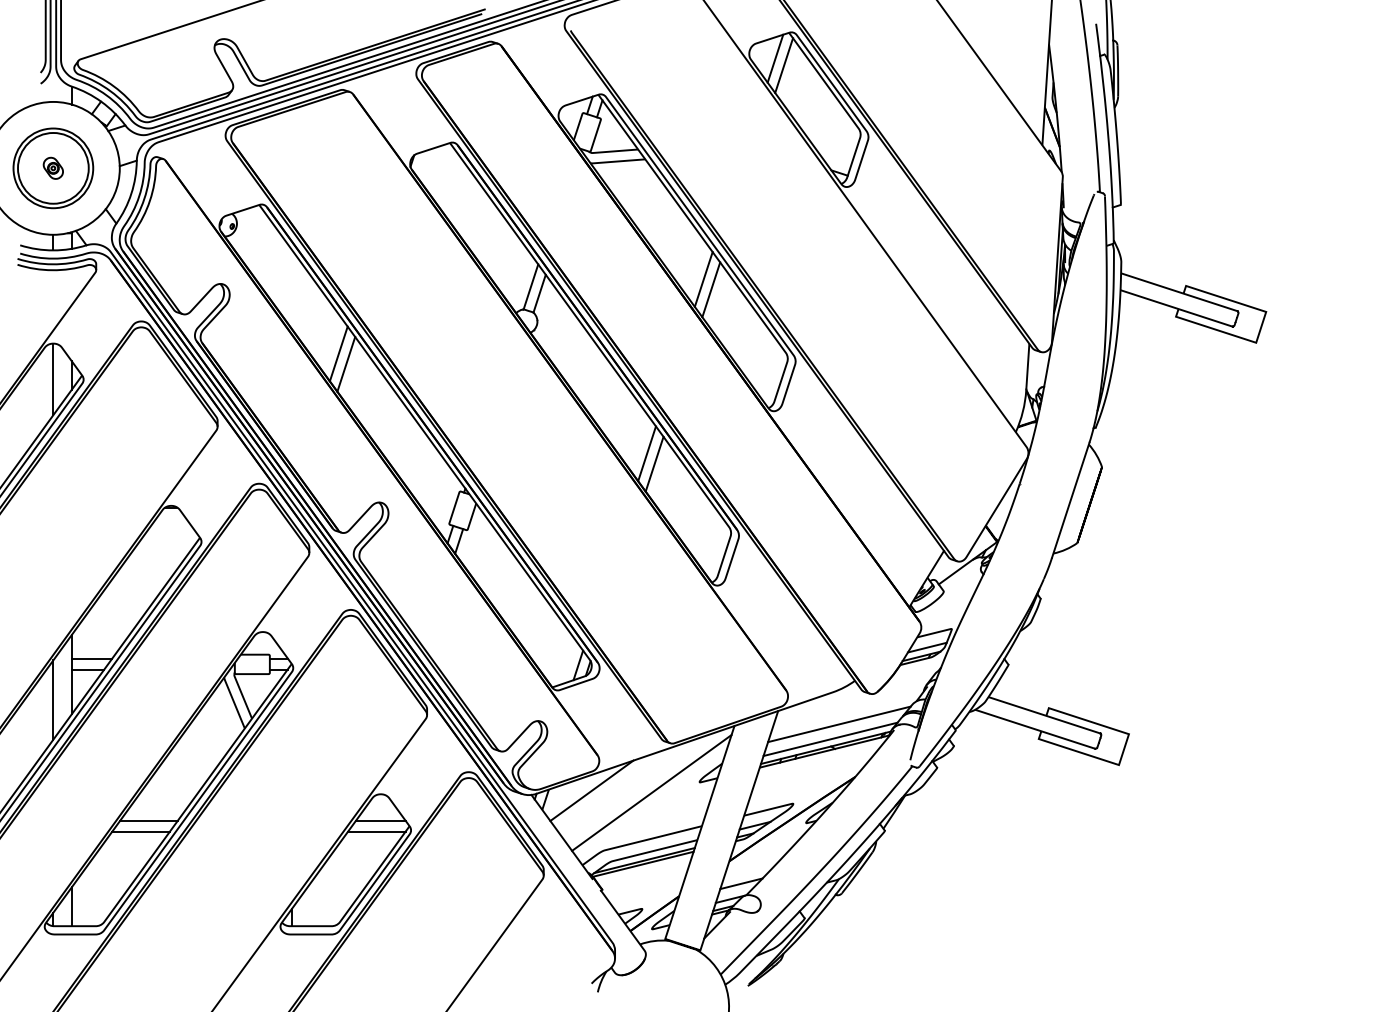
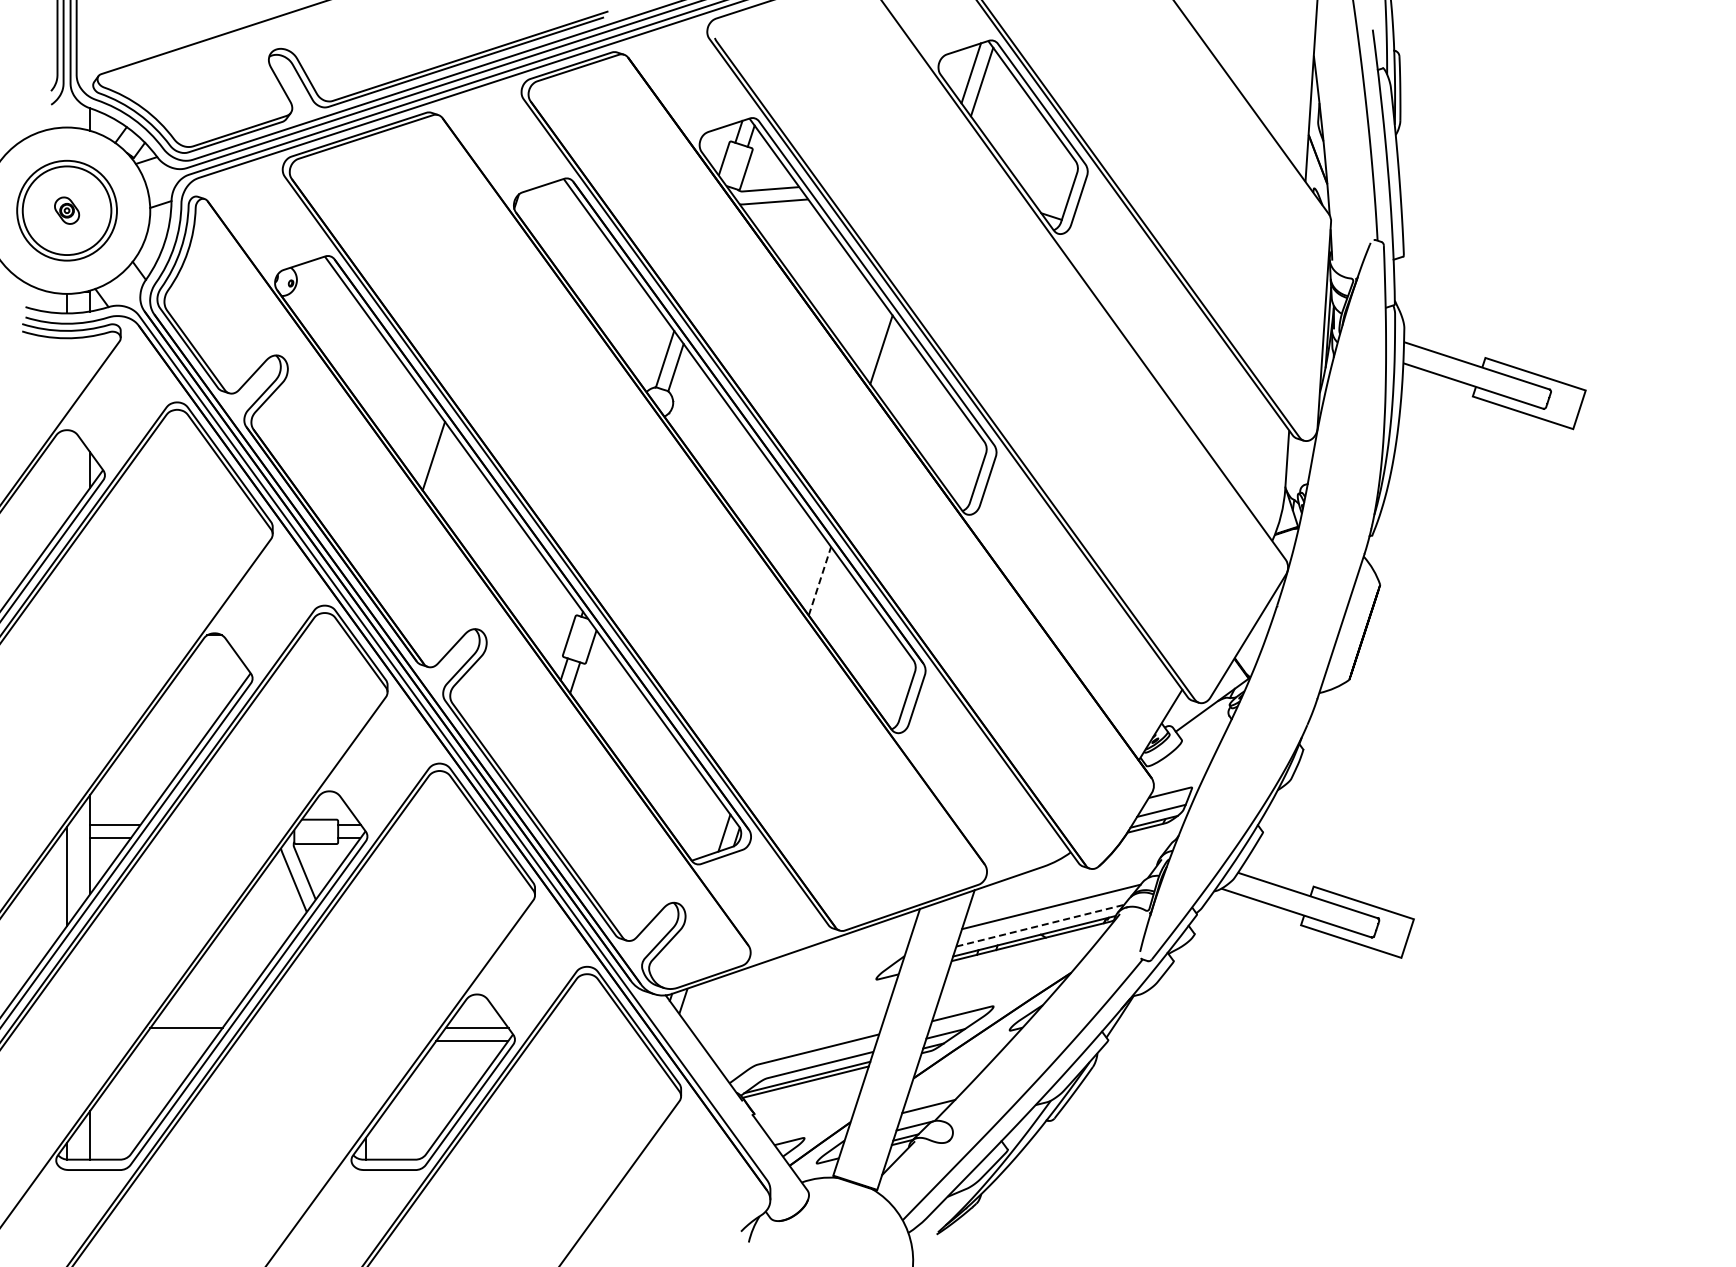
line: (710, 289) -> (890, 362), removed
line: (338, 353) -> (424, 442), removed
line: (53, 379) -> (67, 474), removed
line: (647, 453) -> (810, 567), removed
line: (655, 463) -> (820, 580), solid -> dashed
line: (830, 739) -> (1040, 925), solid -> dashed
line: (591, 790) -> (741, 989), removed
line: (651, 792) -> (816, 992), removed
line: (140, 831) -> (176, 1041), removed

